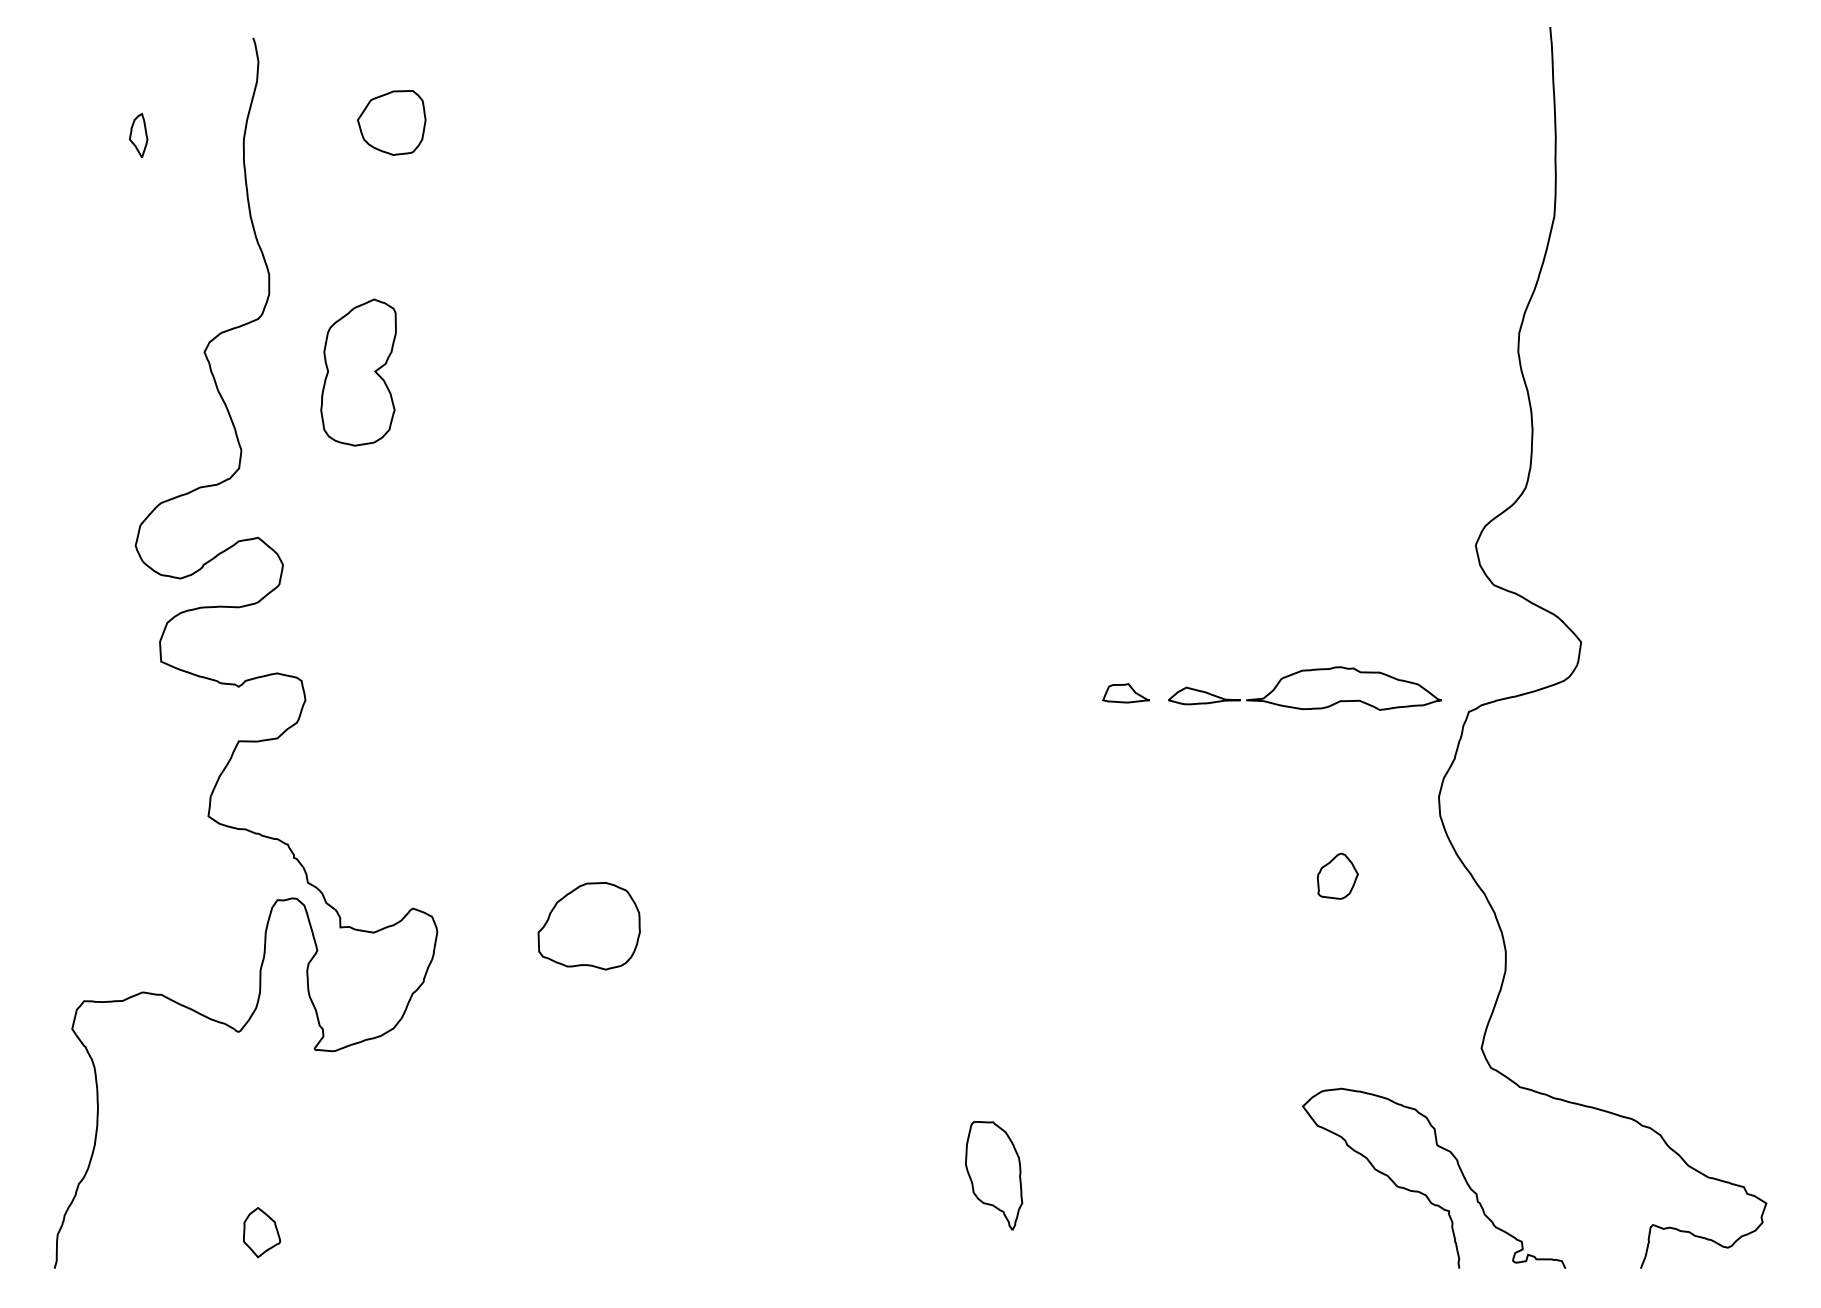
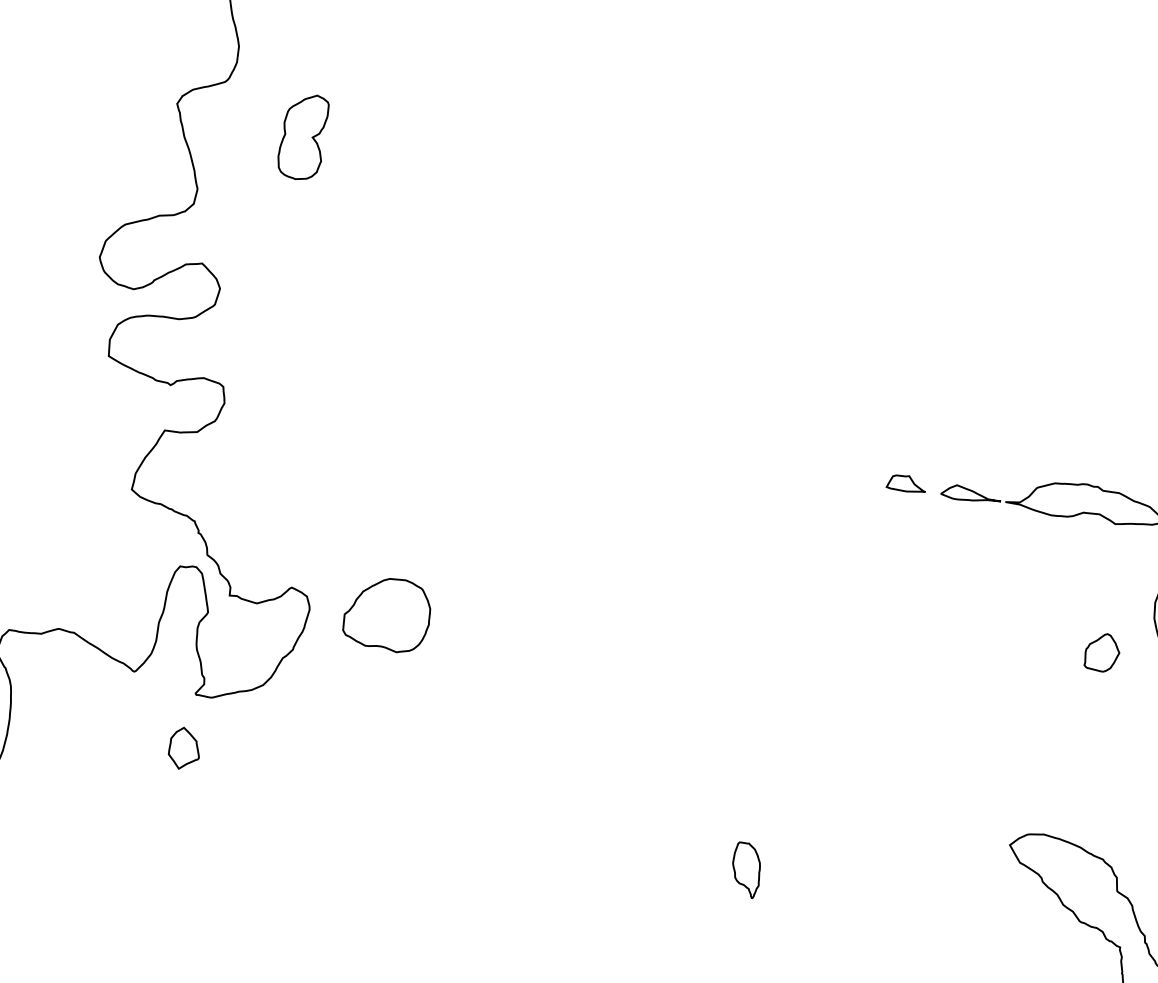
part: (358, 372) -> (302, 136), size x0.7
part: (1337, 875) -> (1102, 651), moved
part: (588, 926) -> (386, 614), moved
part: (994, 1175) -> (746, 870), size x0.6
part: (262, 1232) -> (185, 748), moved

